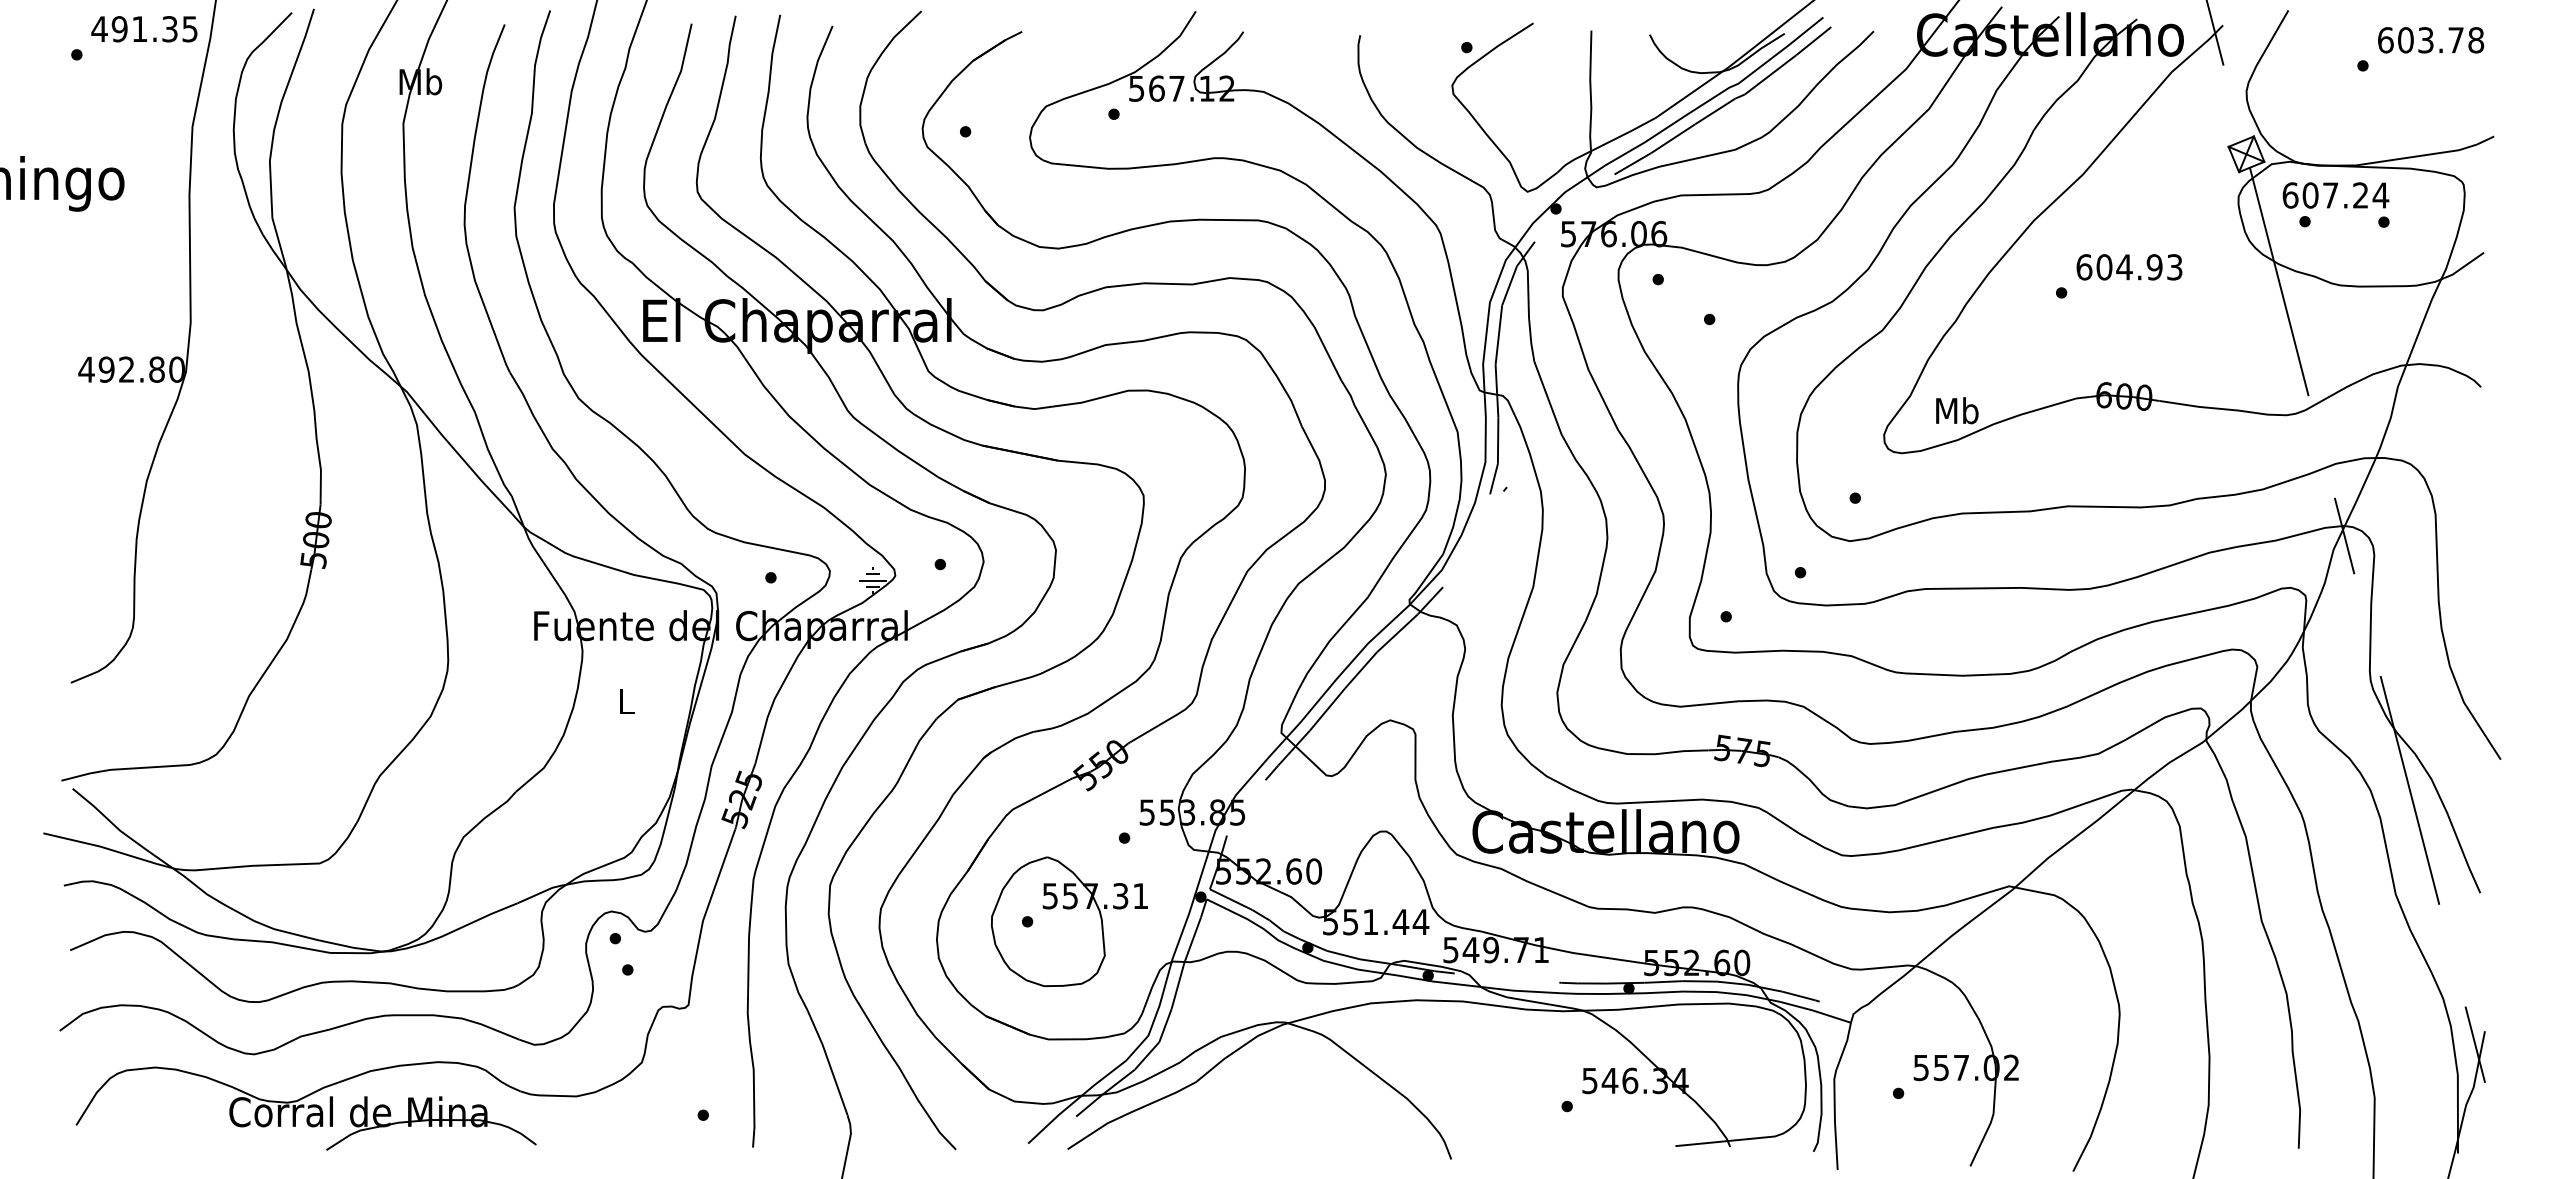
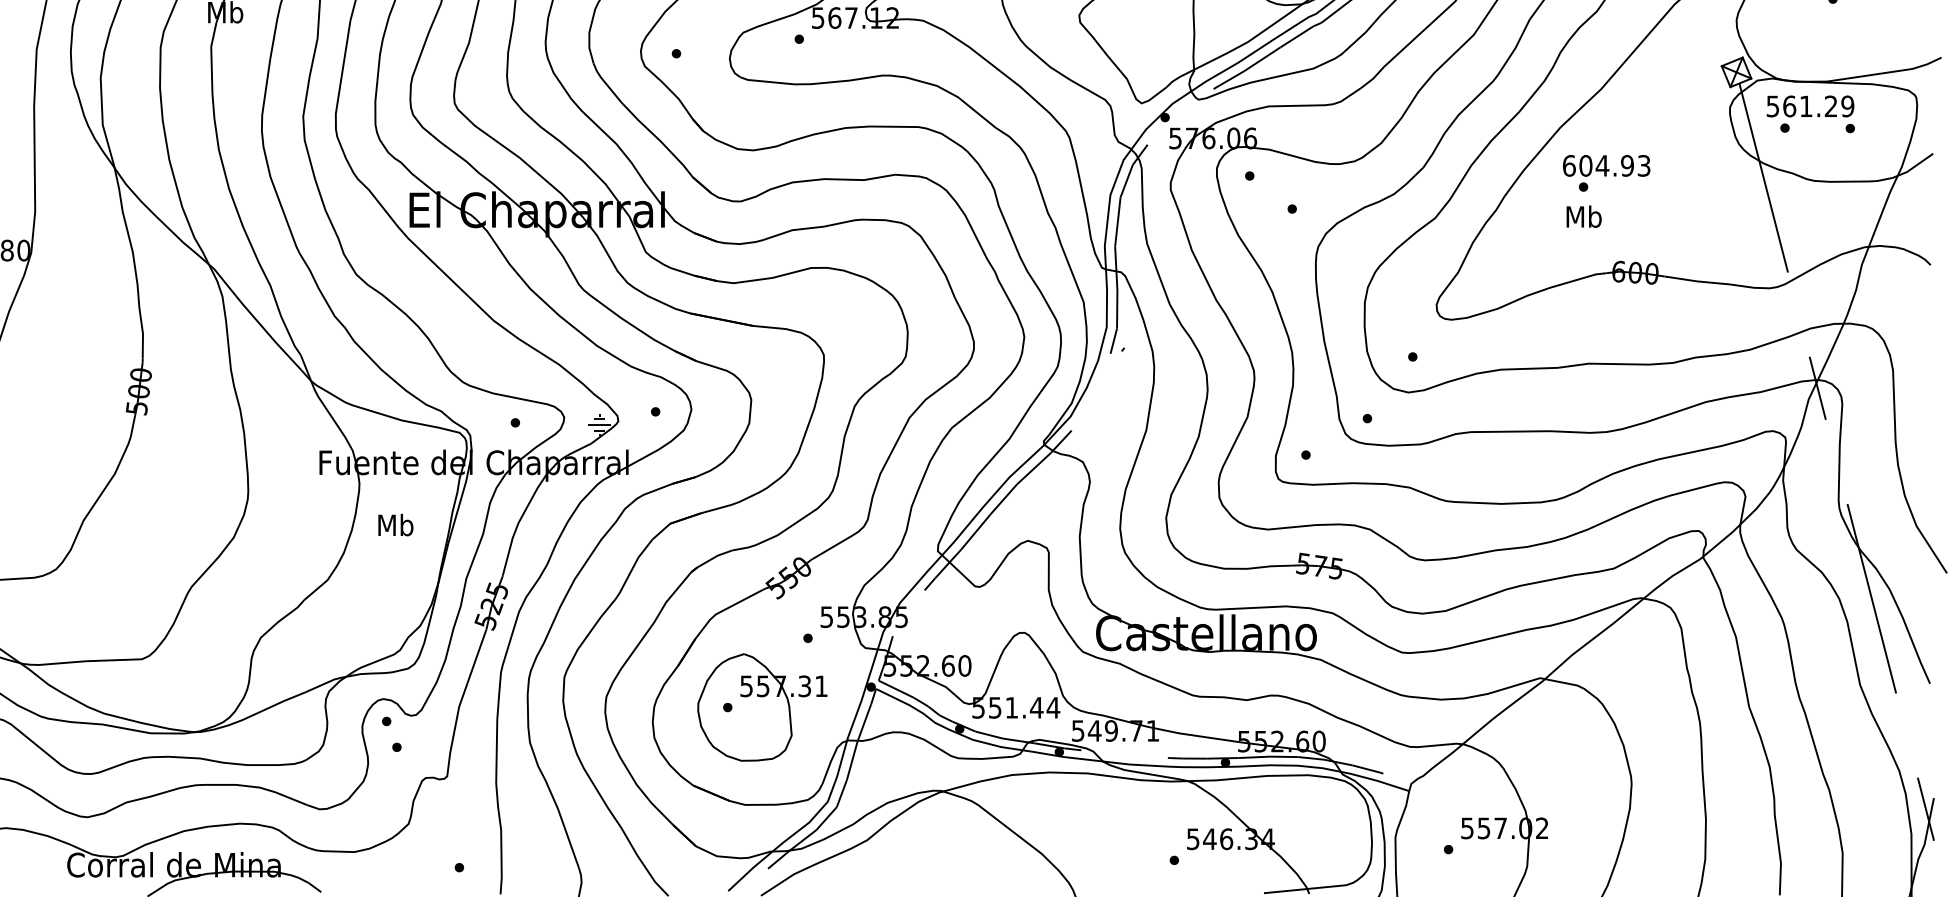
text: (2335, 195) -> (1810, 106), 607.24 -> 561.29
text: (2129, 267) -> (1606, 166), moved
text: (1957, 410) -> (1584, 216), moved
text: (626, 700) -> (395, 524), L -> Mb

